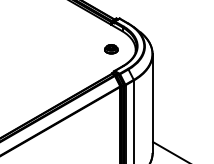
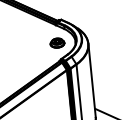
part: (111, 49) -> (57, 43), size x1.43

